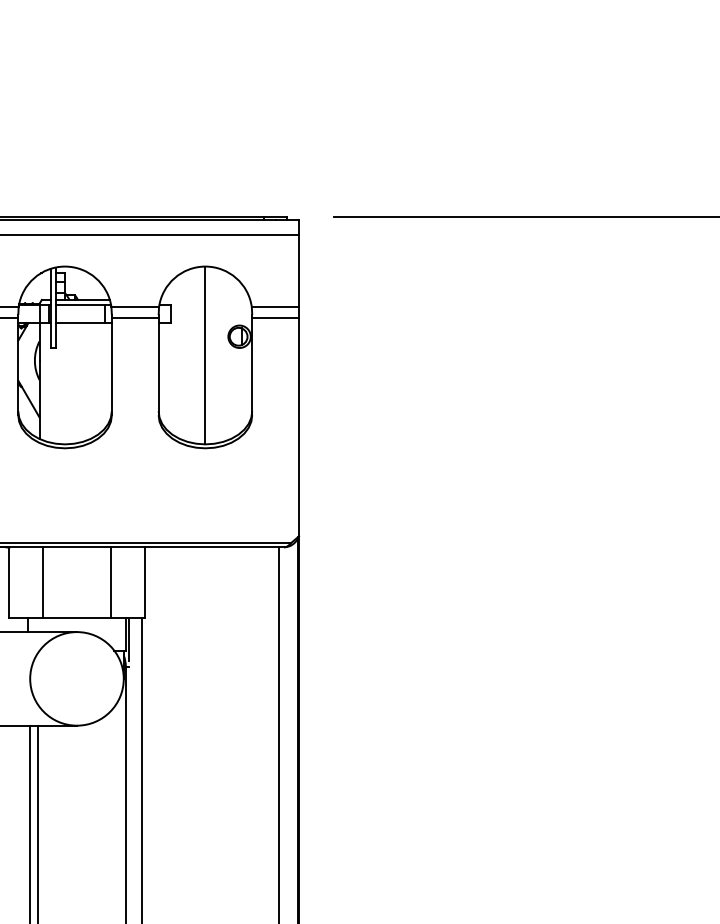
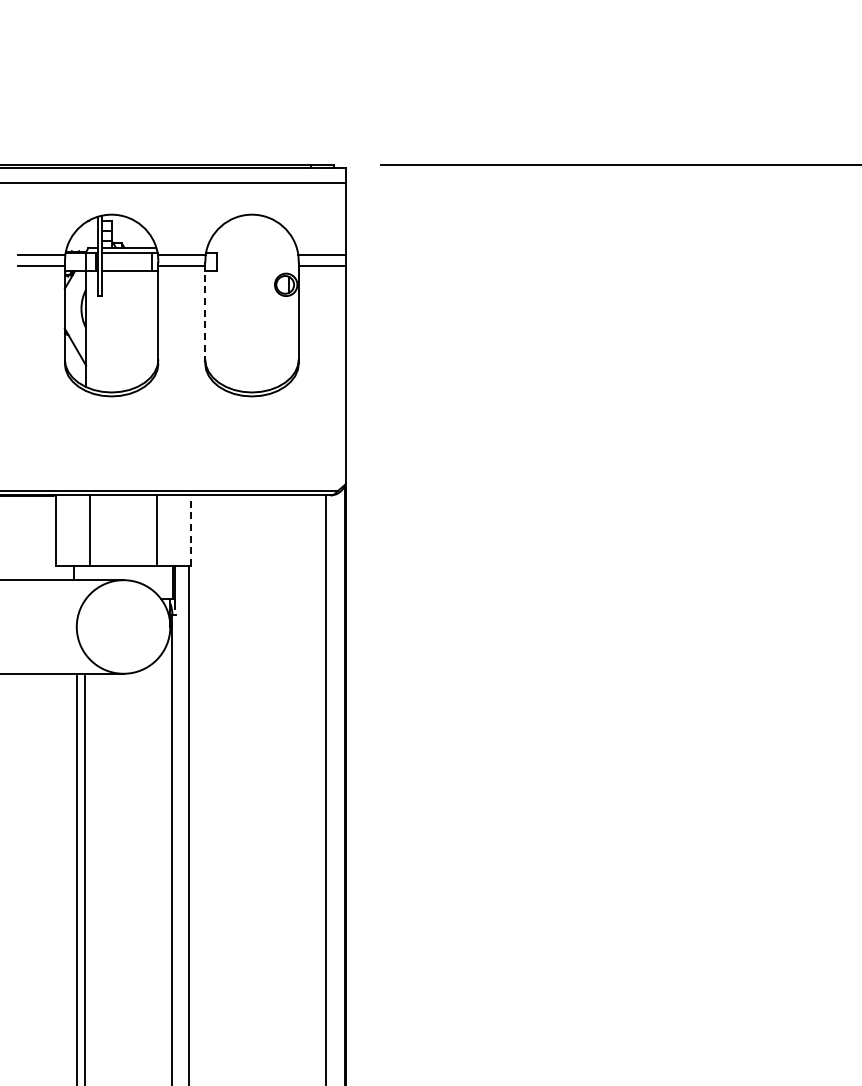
line: (205, 355) -> (252, 303), removed
line: (158, 366) -> (205, 314), solid -> dashed
line: (144, 582) -> (191, 530), solid -> dashed

